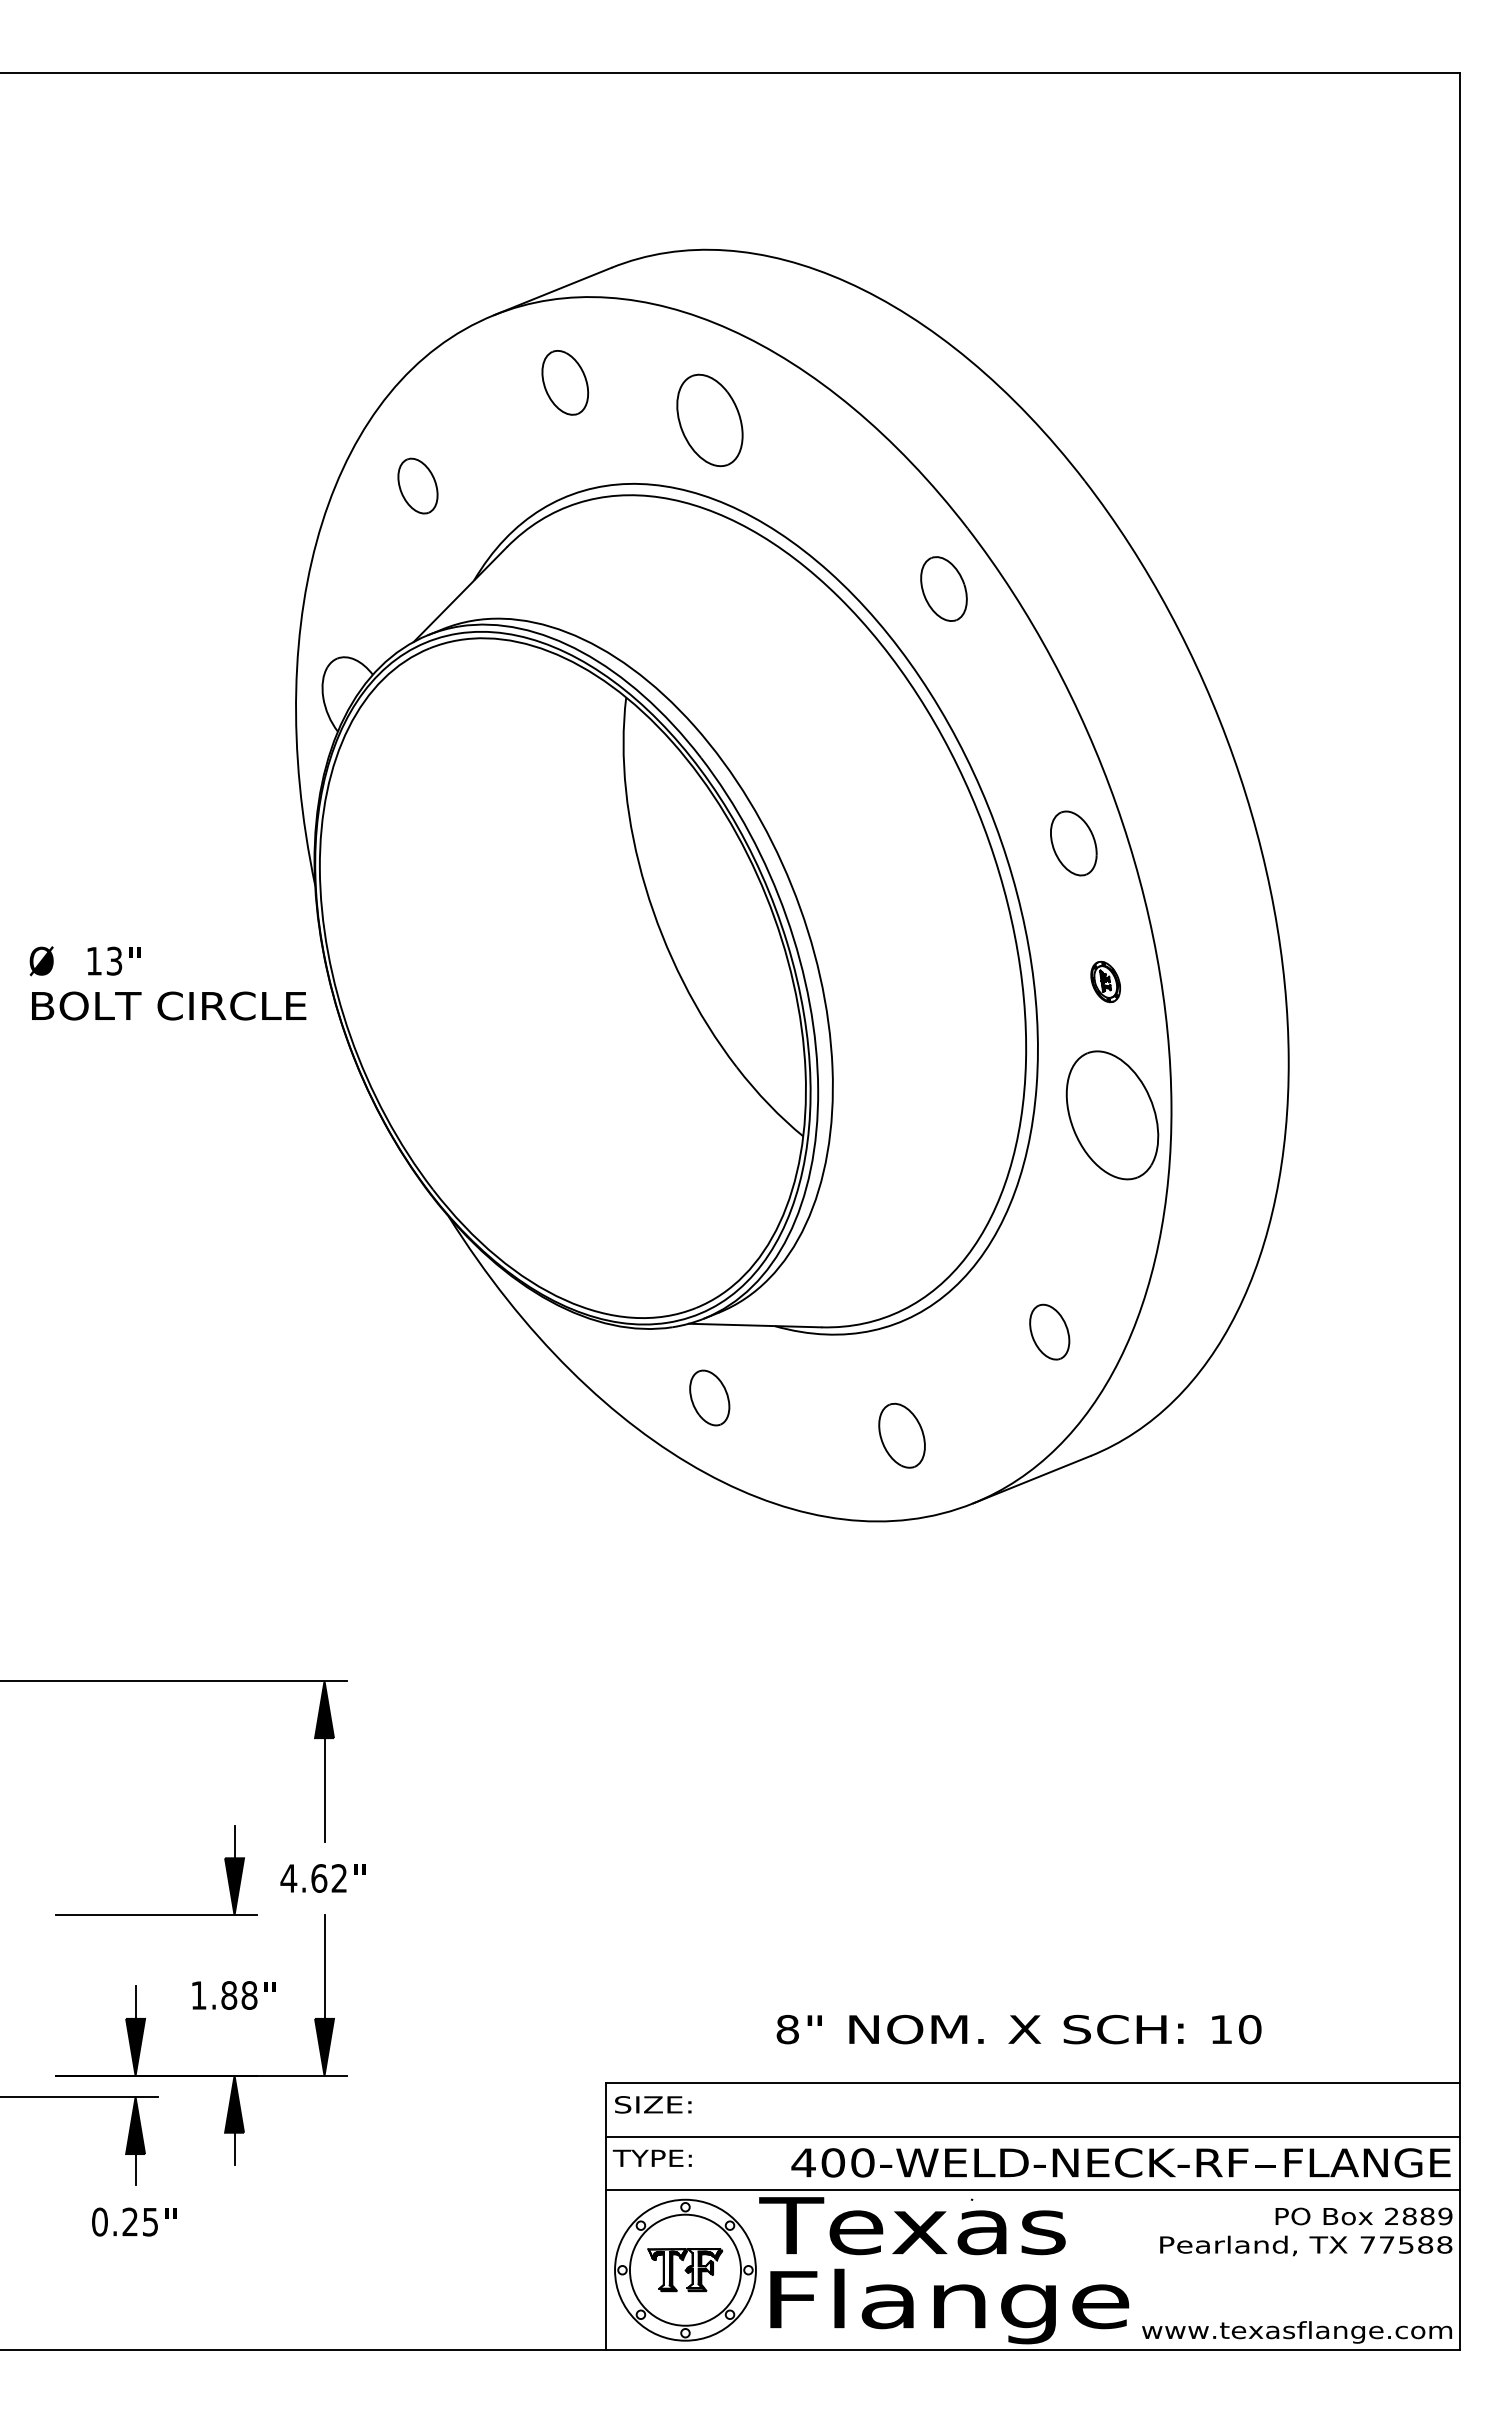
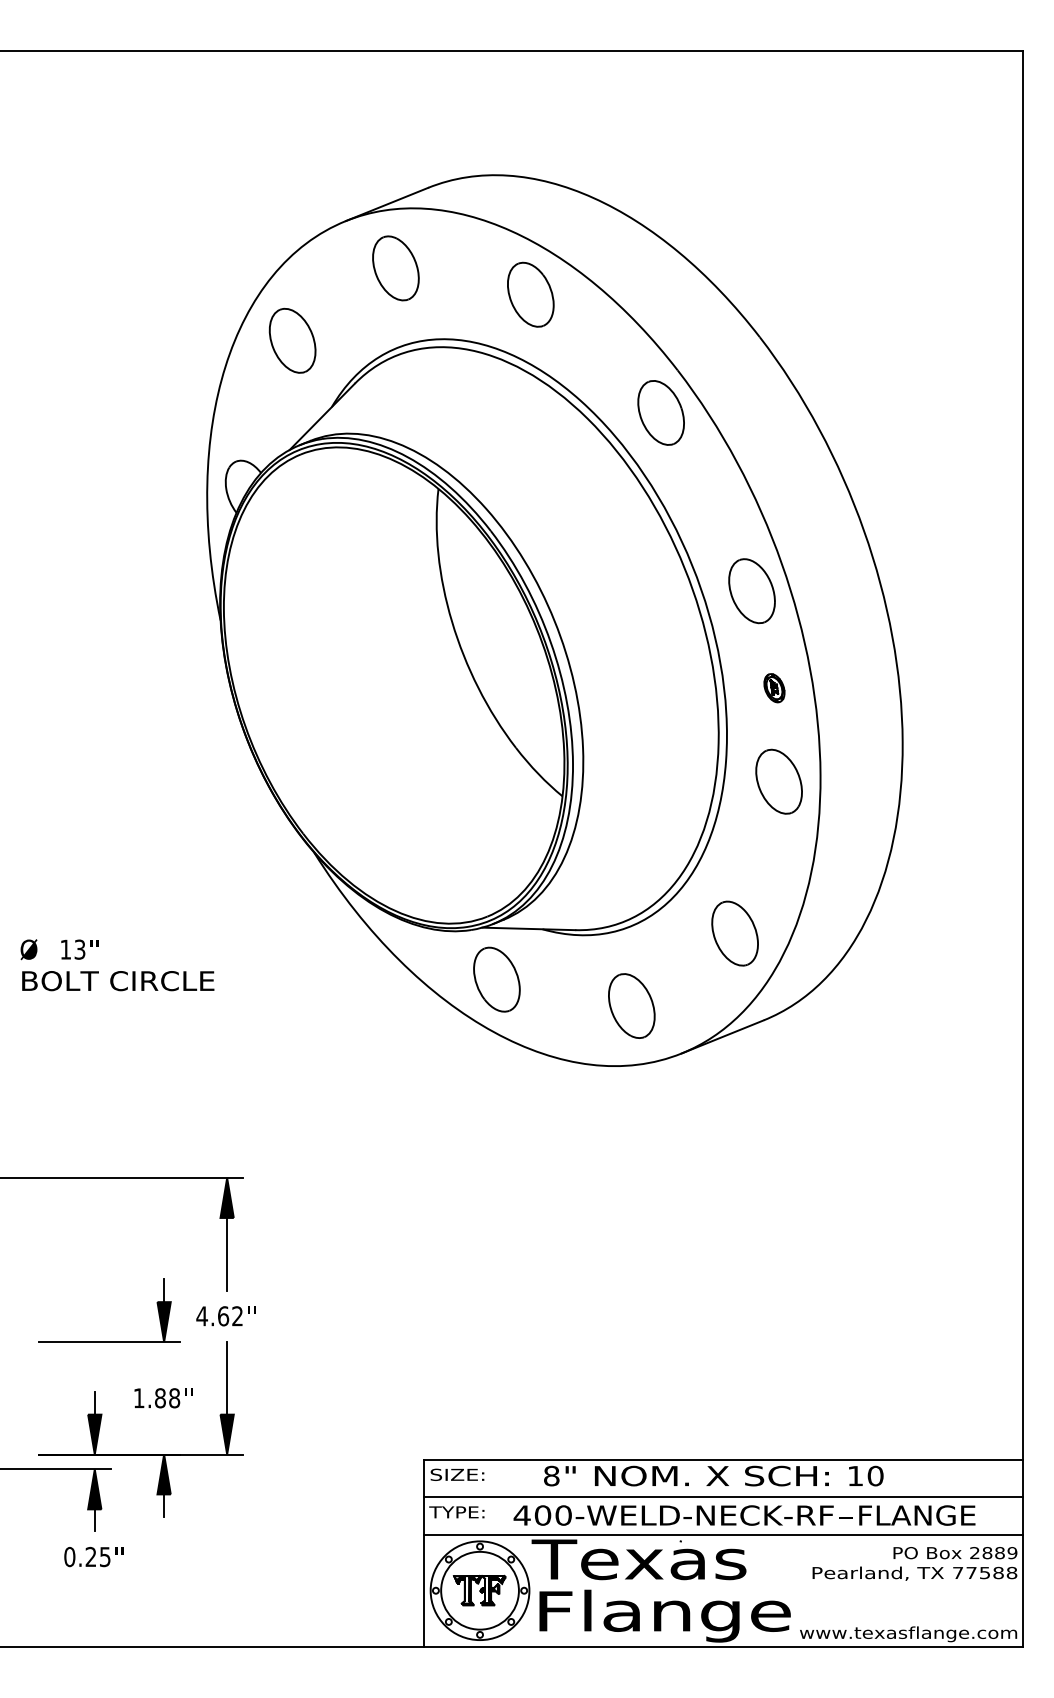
part: (564, 382) -> (395, 268), size x1.43
part: (709, 420) -> (530, 294), moved
part: (417, 485) -> (292, 340), size x1.67
part: (943, 588) -> (660, 412), size x1.43
part: (1073, 843) -> (751, 591), size x1.43
text: (167, 983) -> (117, 965), moved
part: (1111, 1115) -> (778, 781), size x0.71
part: (1049, 1331) -> (735, 933), size x1.67
part: (709, 1397) -> (496, 979), size x1.67
part: (901, 1435) -> (631, 1005), size x1.43
text: (1018, 2029) -> (713, 1476), moved
text: (1120, 2162) -> (744, 1515), moved

